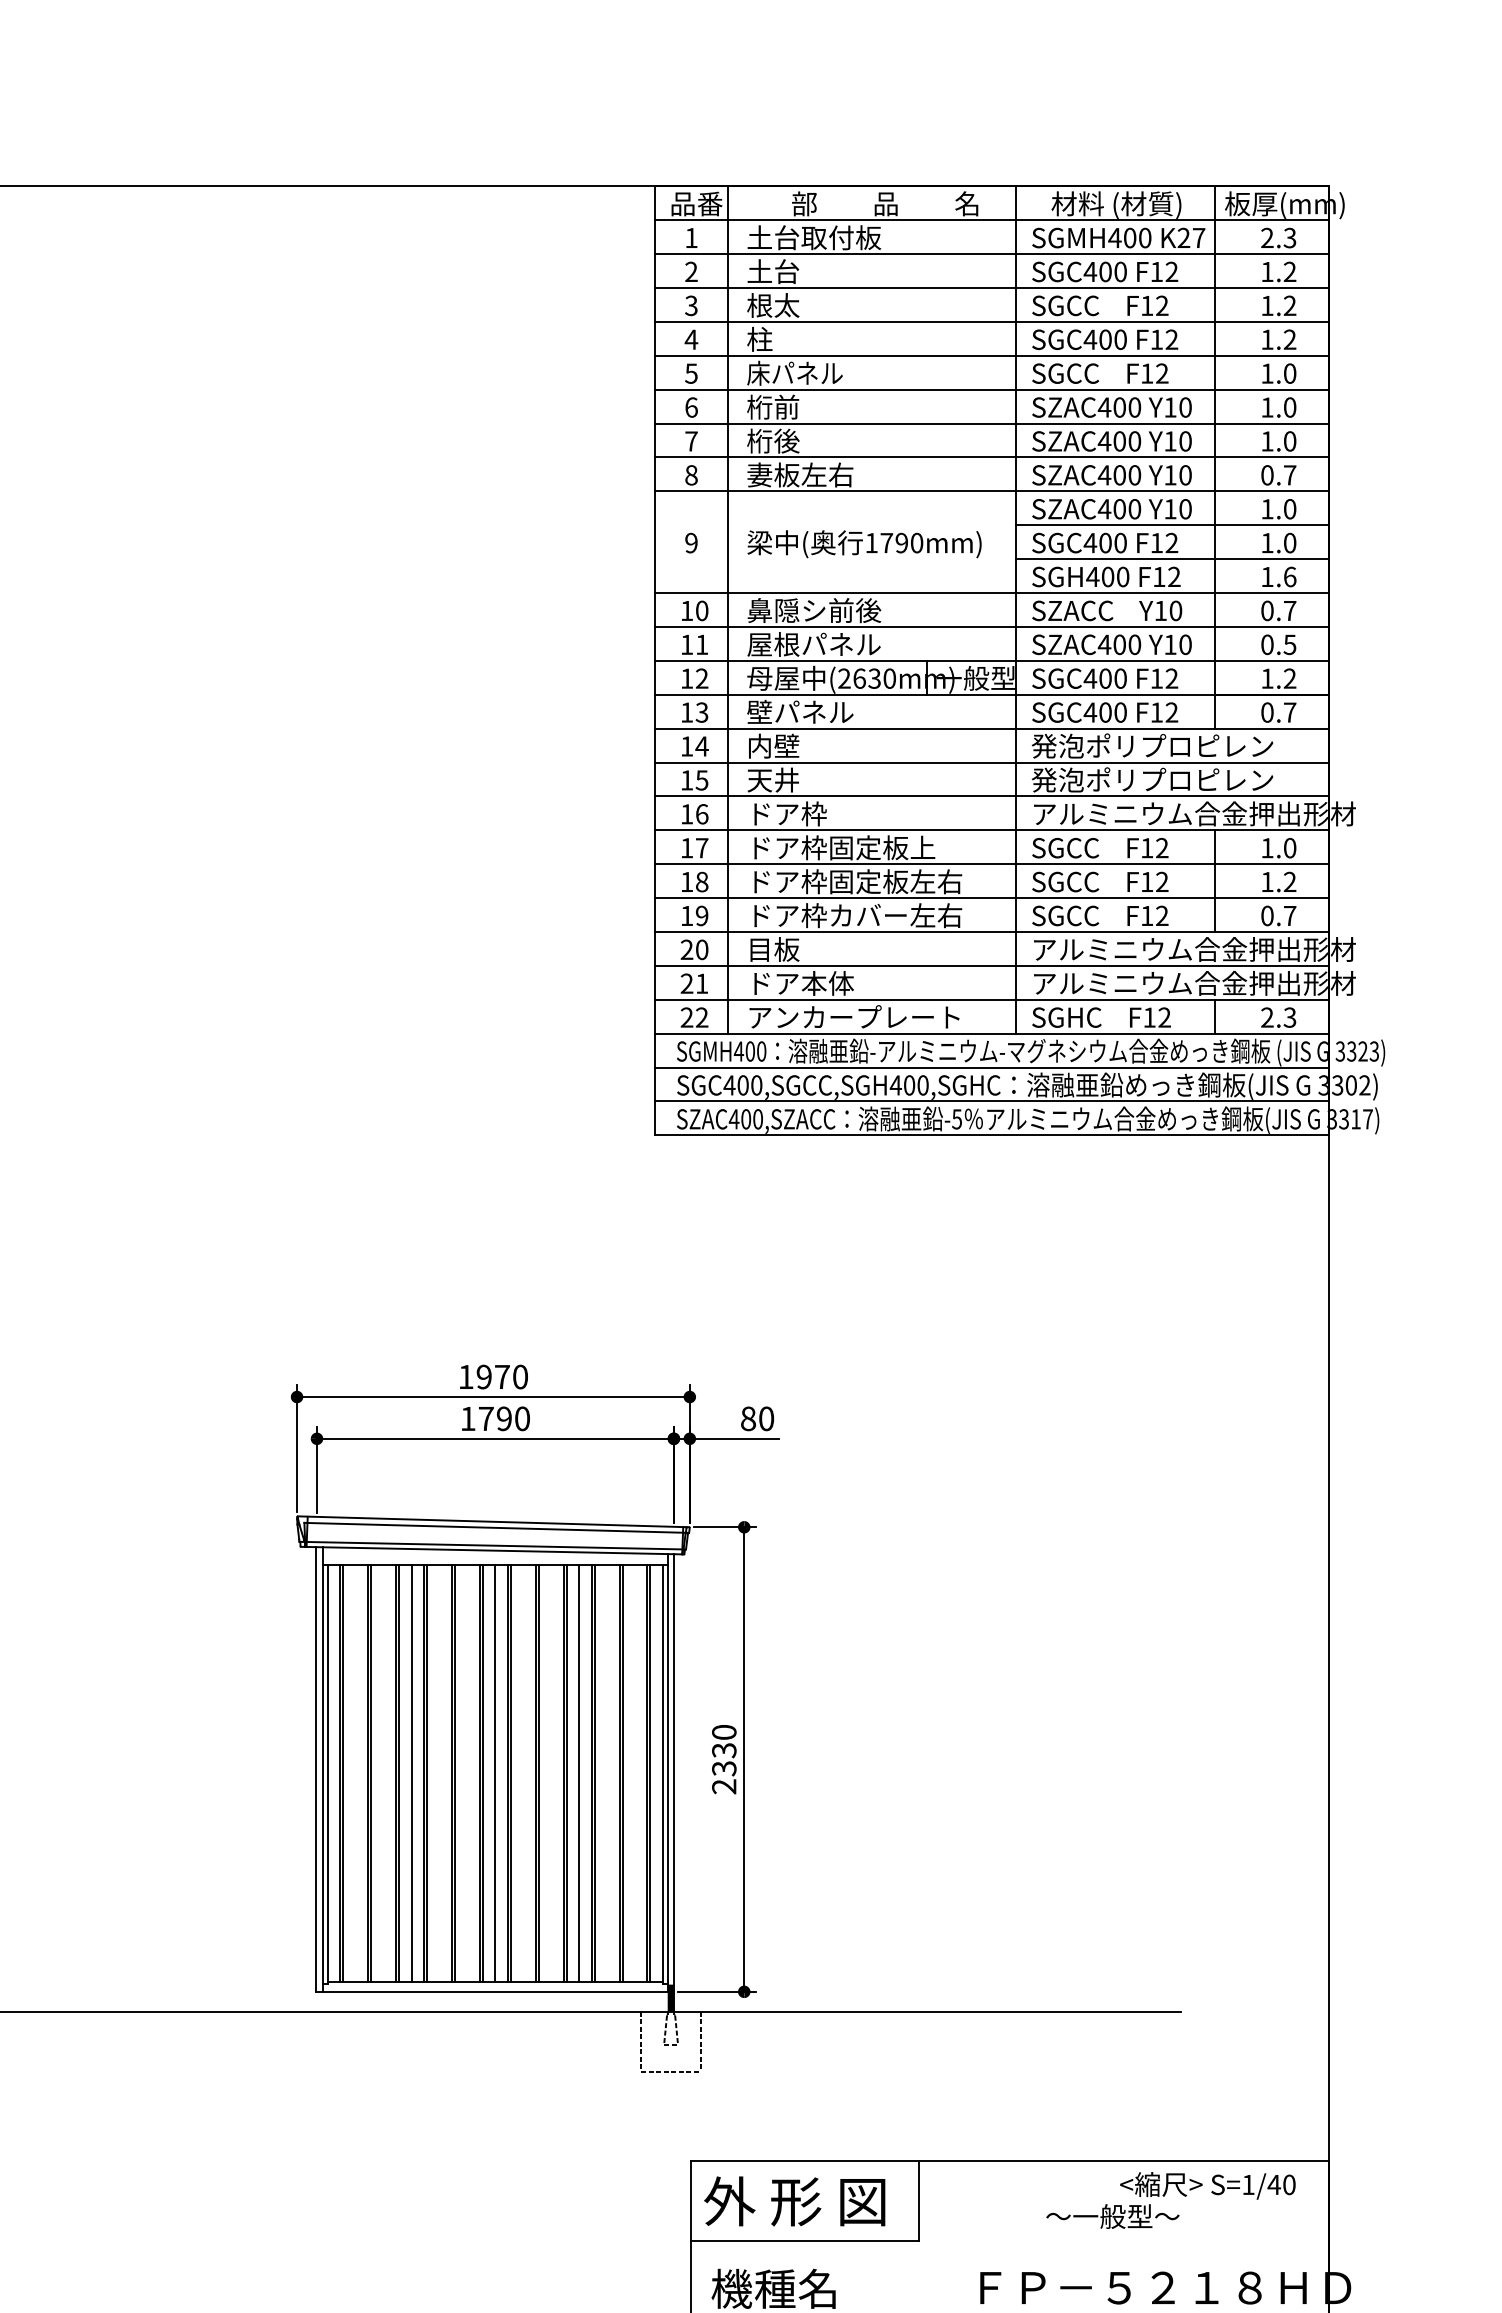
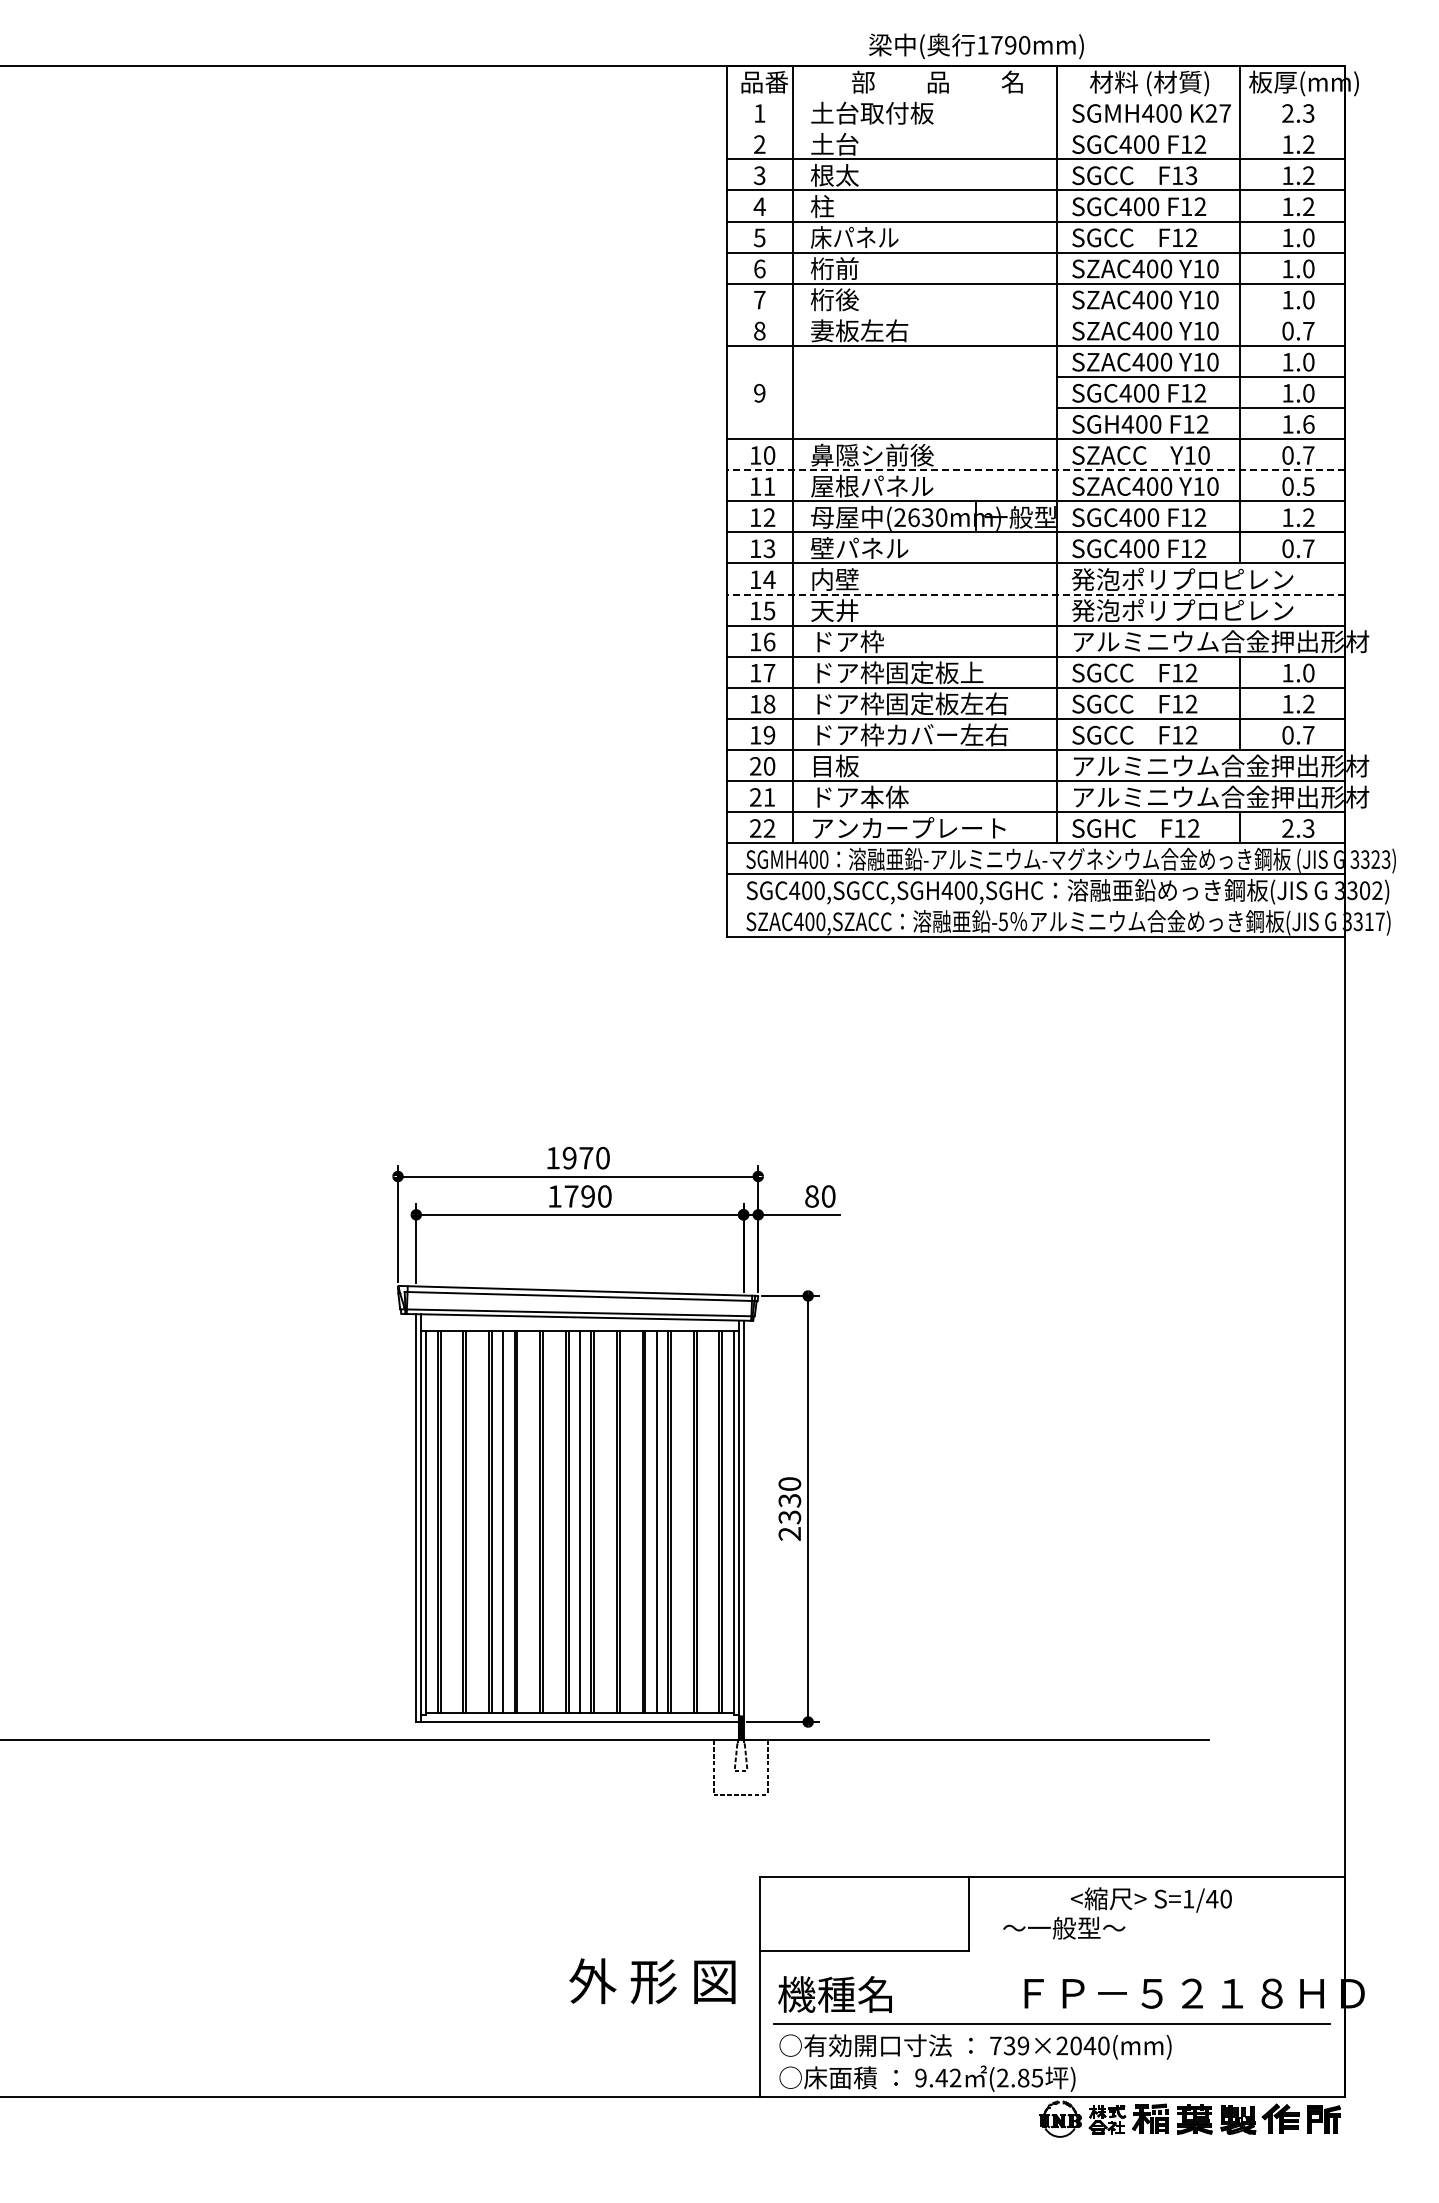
line: (992, 220) -> (1035, 97), removed
line: (992, 254) -> (1035, 128), removed
text: (1162, 305) -> (1191, 175), F12 -> F13
line: (992, 457) -> (1035, 314), removed
text: (864, 544) -> (976, 46), moved
line: (992, 627) -> (1035, 470), solid -> dashed
line: (992, 762) -> (1035, 594), solid -> dashed
line: (992, 1101) -> (1035, 905), removed
text: (1170, 2200) -> (1117, 1913), moved
text: (794, 2201) -> (652, 1981), moved

